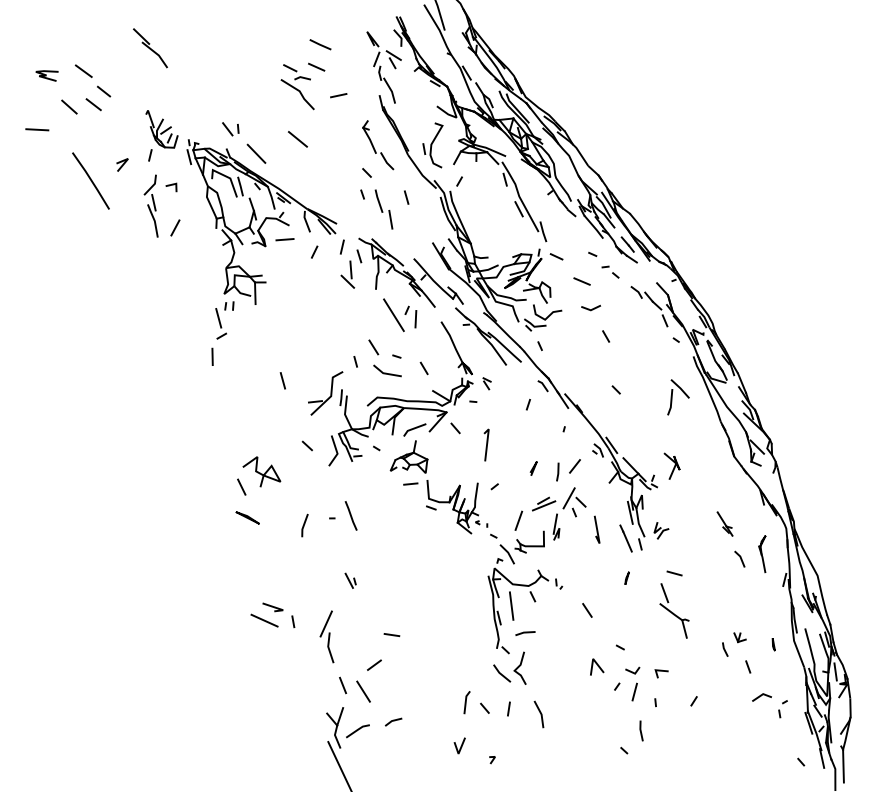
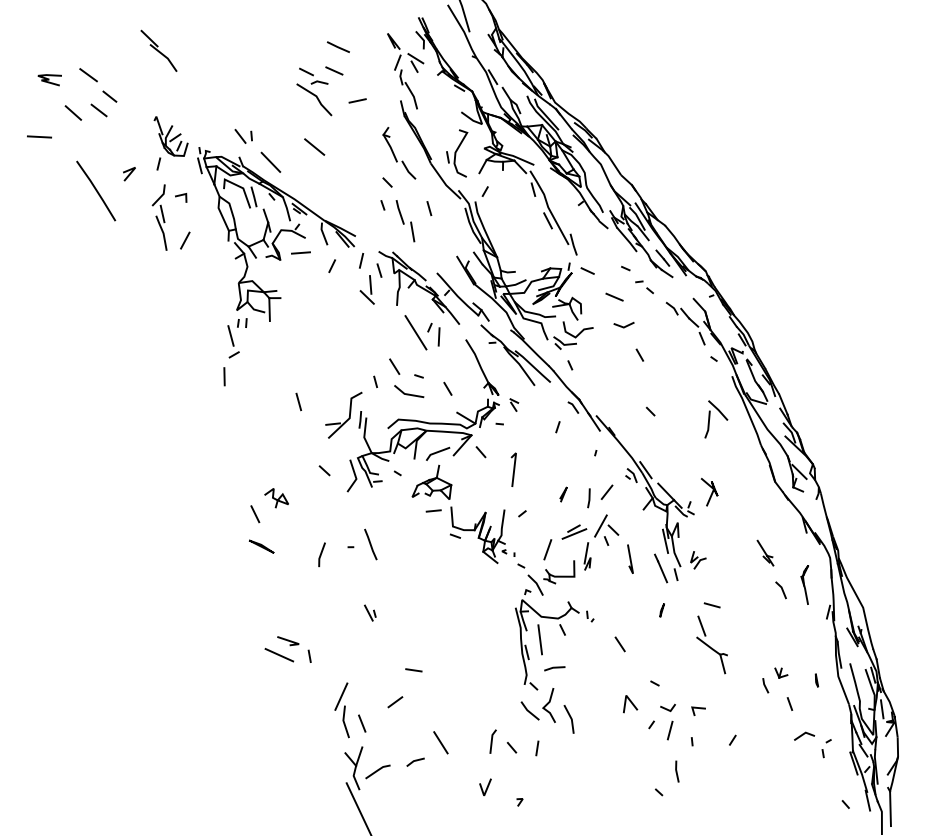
part: (261, 471) -> (276, 497), size x0.6
part: (326, 636) -> (341, 709), moved
line: (363, 691) -> (440, 742), moved
line: (540, 714) -> (570, 719), moved

